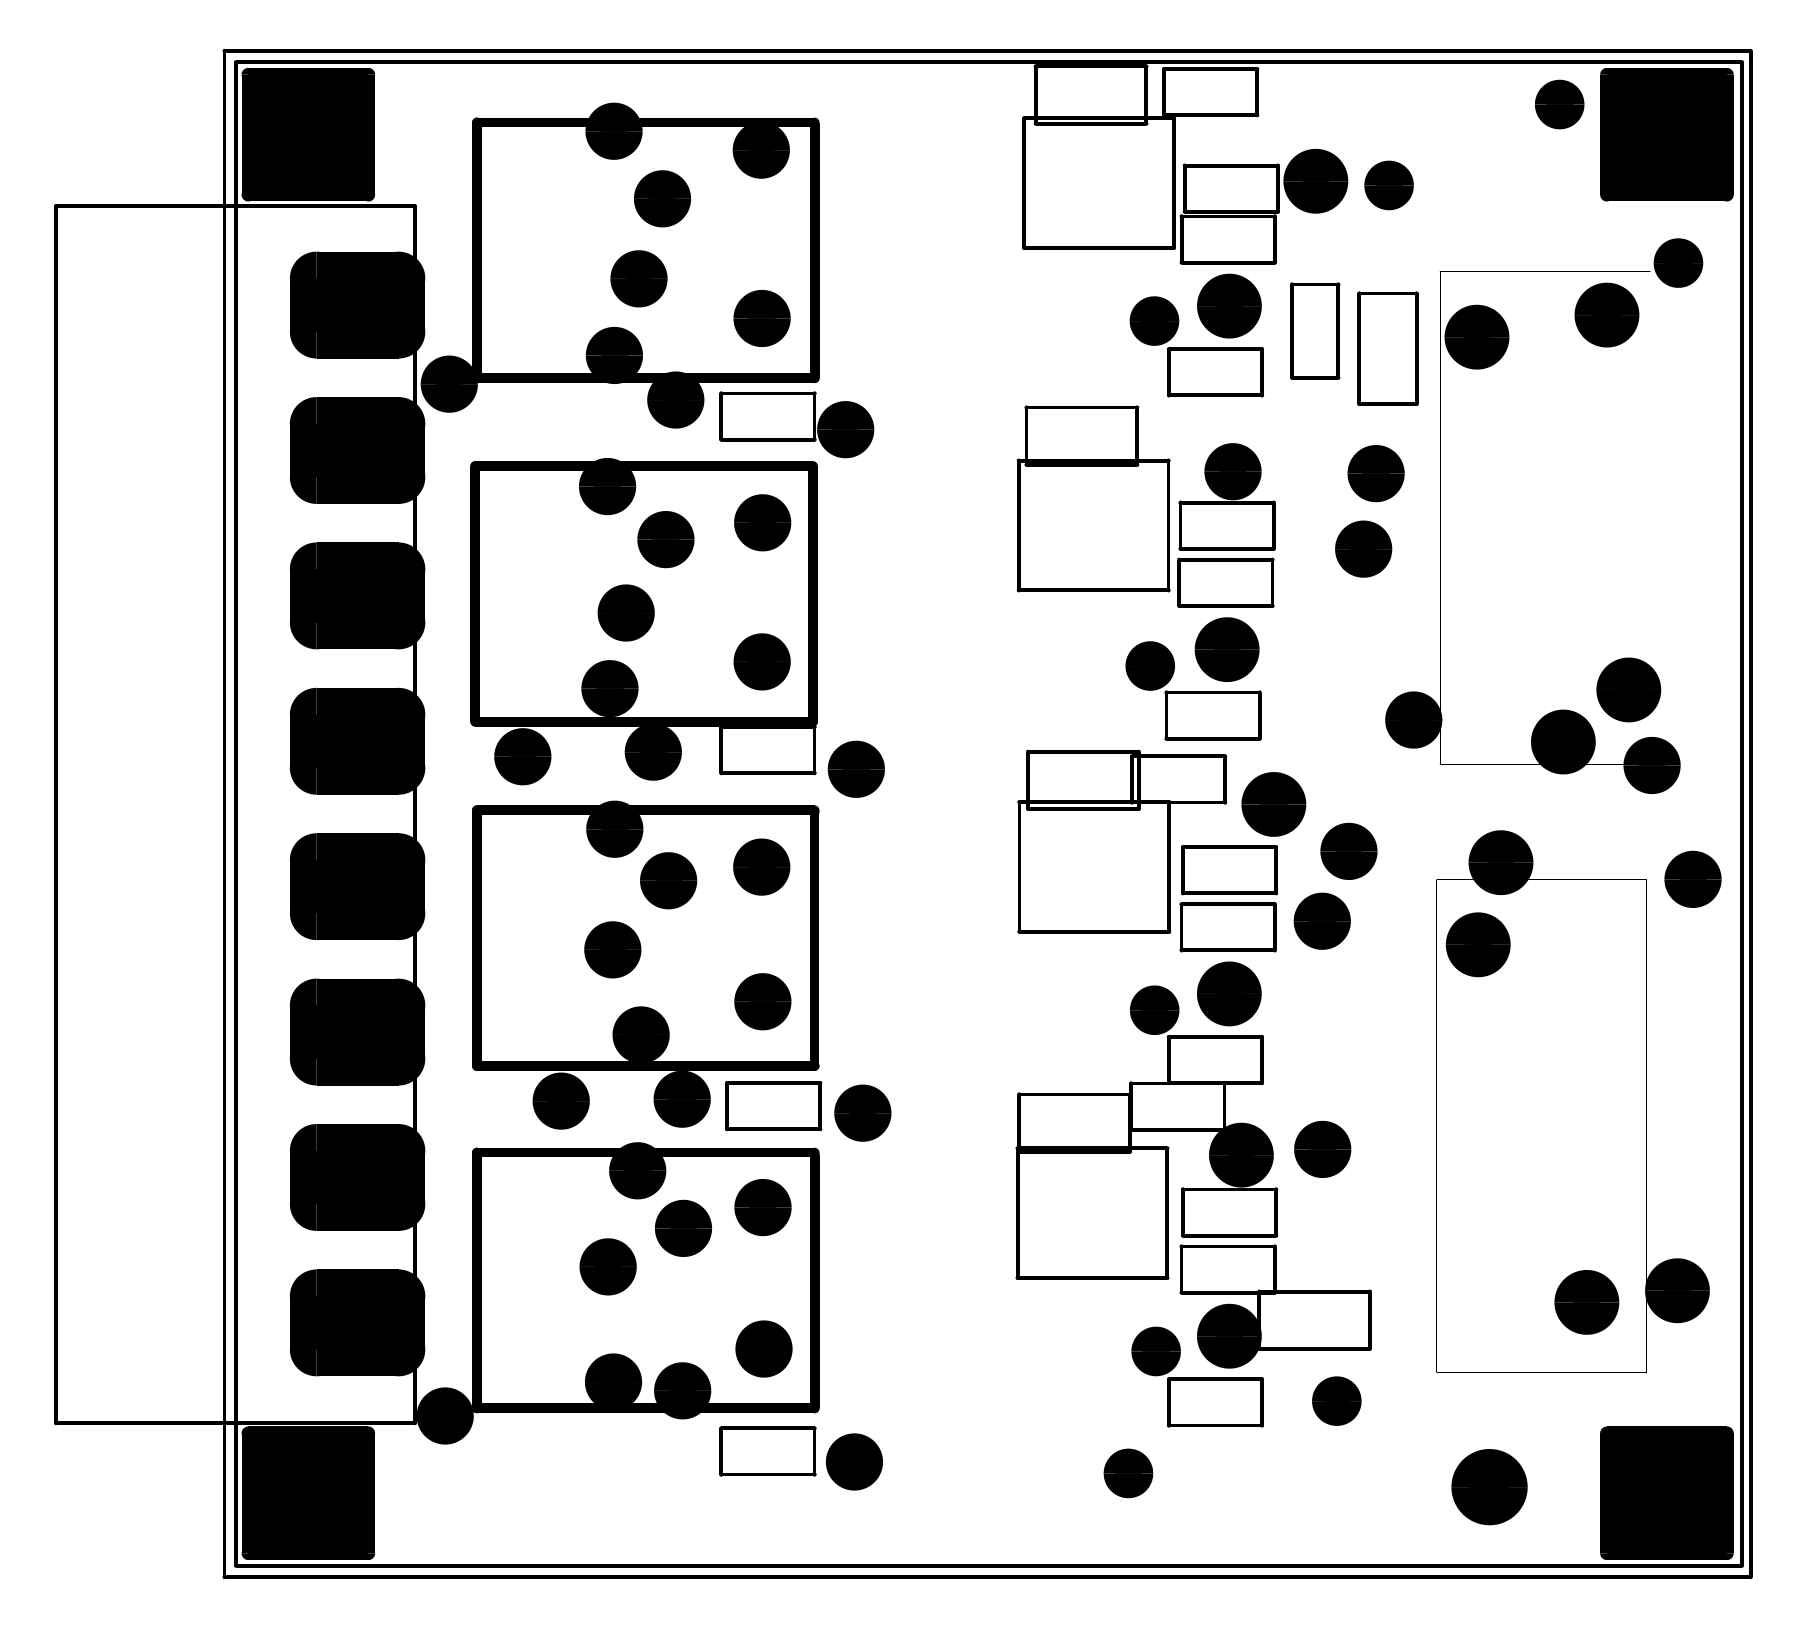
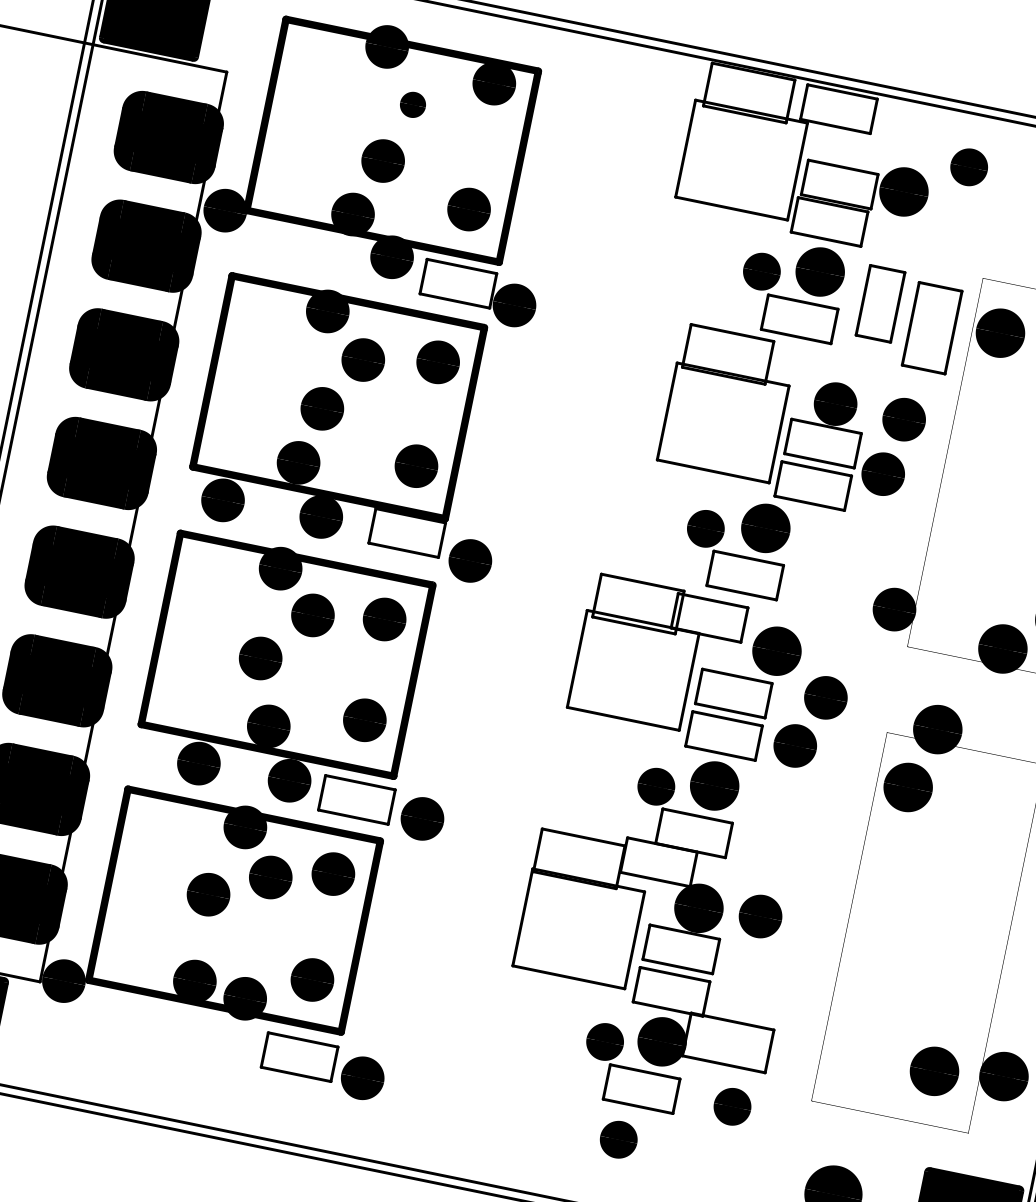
part: (1388, 185) -> (968, 167), moved
part: (662, 198) -> (413, 104), size x0.6
part: (1145, 506) -> (764, 416), moved
part: (1128, 1473) -> (618, 1139), moved

